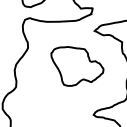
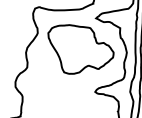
part: (76, 66) -> (80, 49), size x1.43

